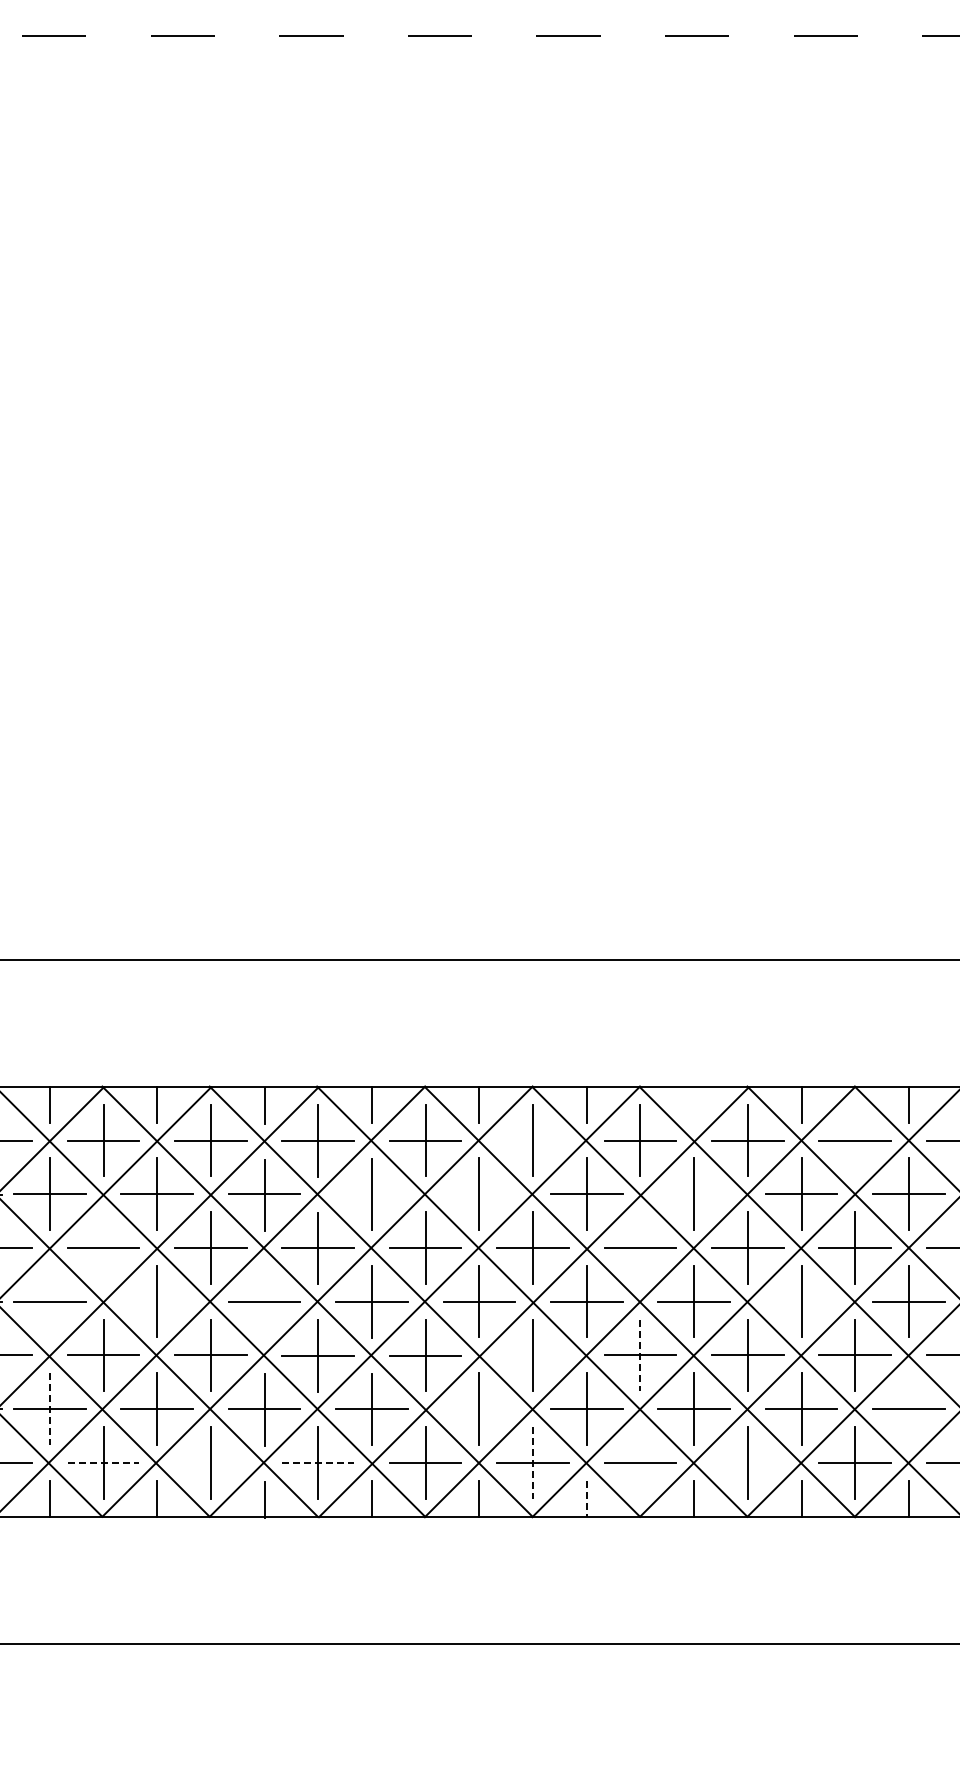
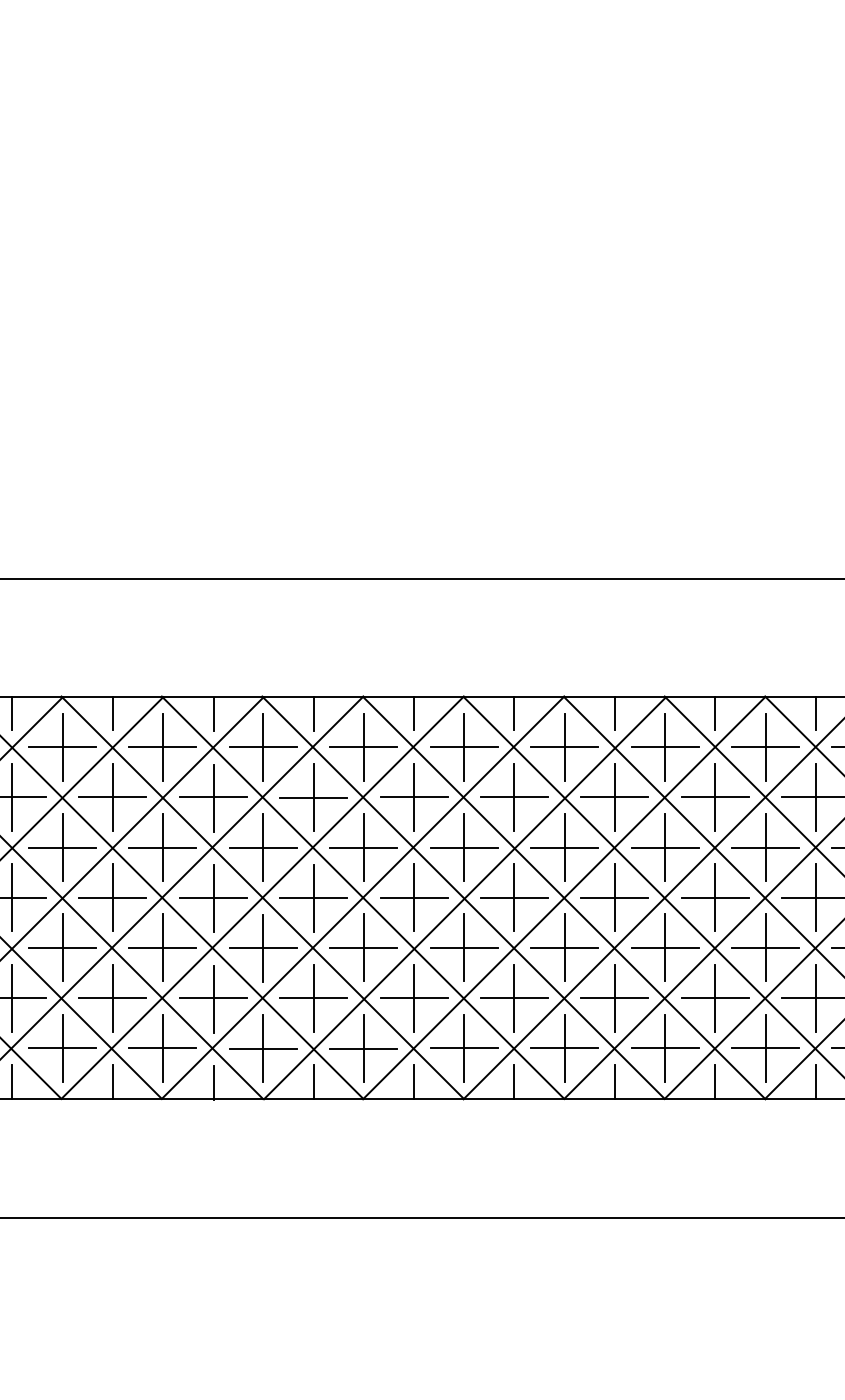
line: (694, 1104) -> (615, 713), added
line: (532, 1140) -> (463, 746), added
line: (855, 1140) -> (765, 746), added
line: (371, 1194) -> (313, 797), added
line: (479, 1194) -> (414, 797), added
line: (693, 1194) -> (614, 797), added
line: (103, 1247) -> (62, 847), added
line: (640, 1247) -> (564, 847), added
line: (49, 1301) -> (12, 897), added
line: (156, 1301) -> (112, 897), added
line: (801, 1301) -> (715, 897), added
line: (265, 1302) -> (214, 898), added
line: (532, 1355) -> (463, 948), added
line: (640, 1355) -> (564, 948), dashed -> solid
line: (908, 1408) -> (815, 997), added
line: (49, 1409) -> (12, 998), dashed -> solid
line: (479, 1409) -> (414, 998), added
line: (103, 1462) -> (62, 1048), dashed -> solid
line: (210, 1462) -> (162, 1048), added
line: (533, 1462) -> (464, 1048), dashed -> solid
line: (640, 1462) -> (564, 1048), added
line: (747, 1462) -> (664, 1048), added
line: (318, 1463) -> (263, 1049), dashed -> solid
line: (586, 1499) -> (514, 1082), dashed -> solid

